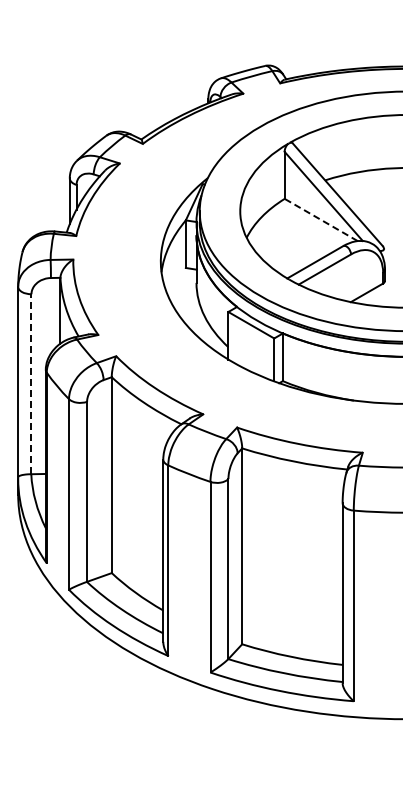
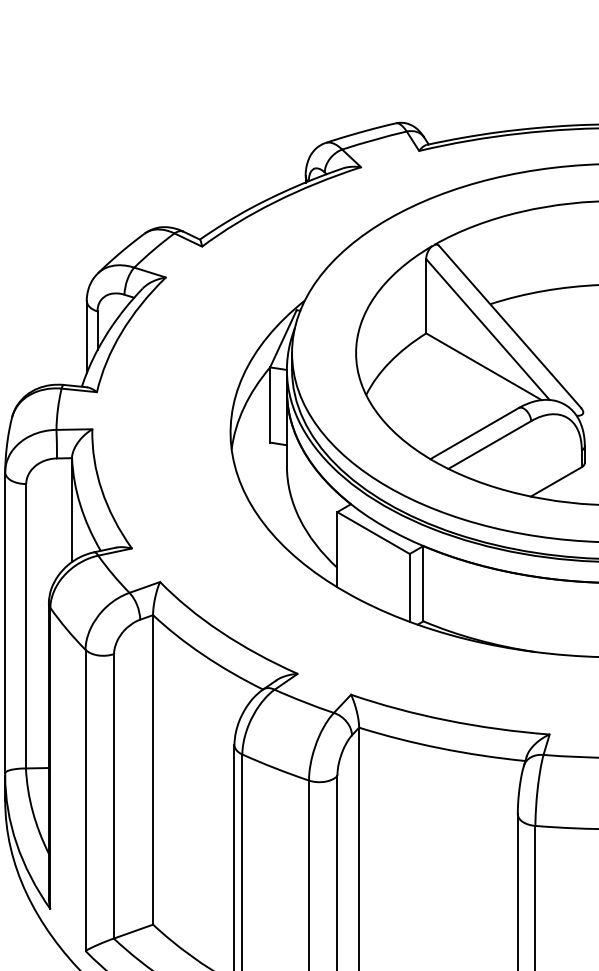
line: (320, 219) -> (482, 365), dashed -> solid
line: (31, 384) -> (26, 626), dashed -> solid

